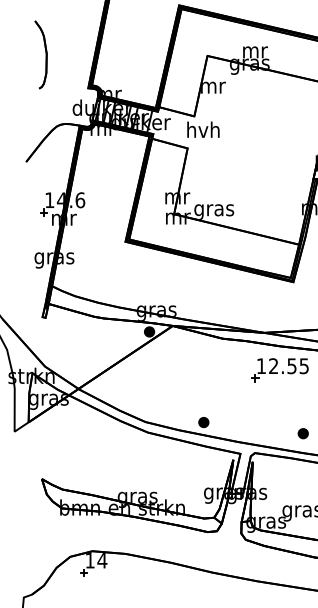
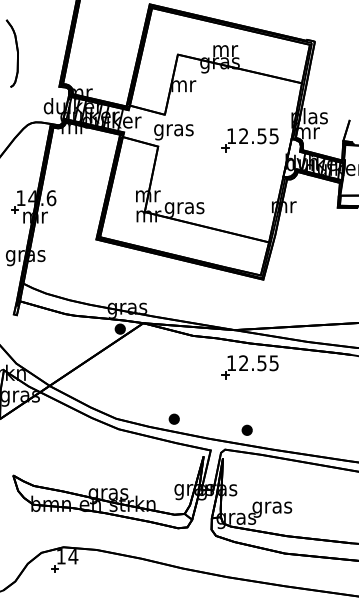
text: (203, 132) -> (173, 130), hvh -> gras
part: (279, 142) -> (249, 140), added
part: (302, 432) -> (246, 429), moved

